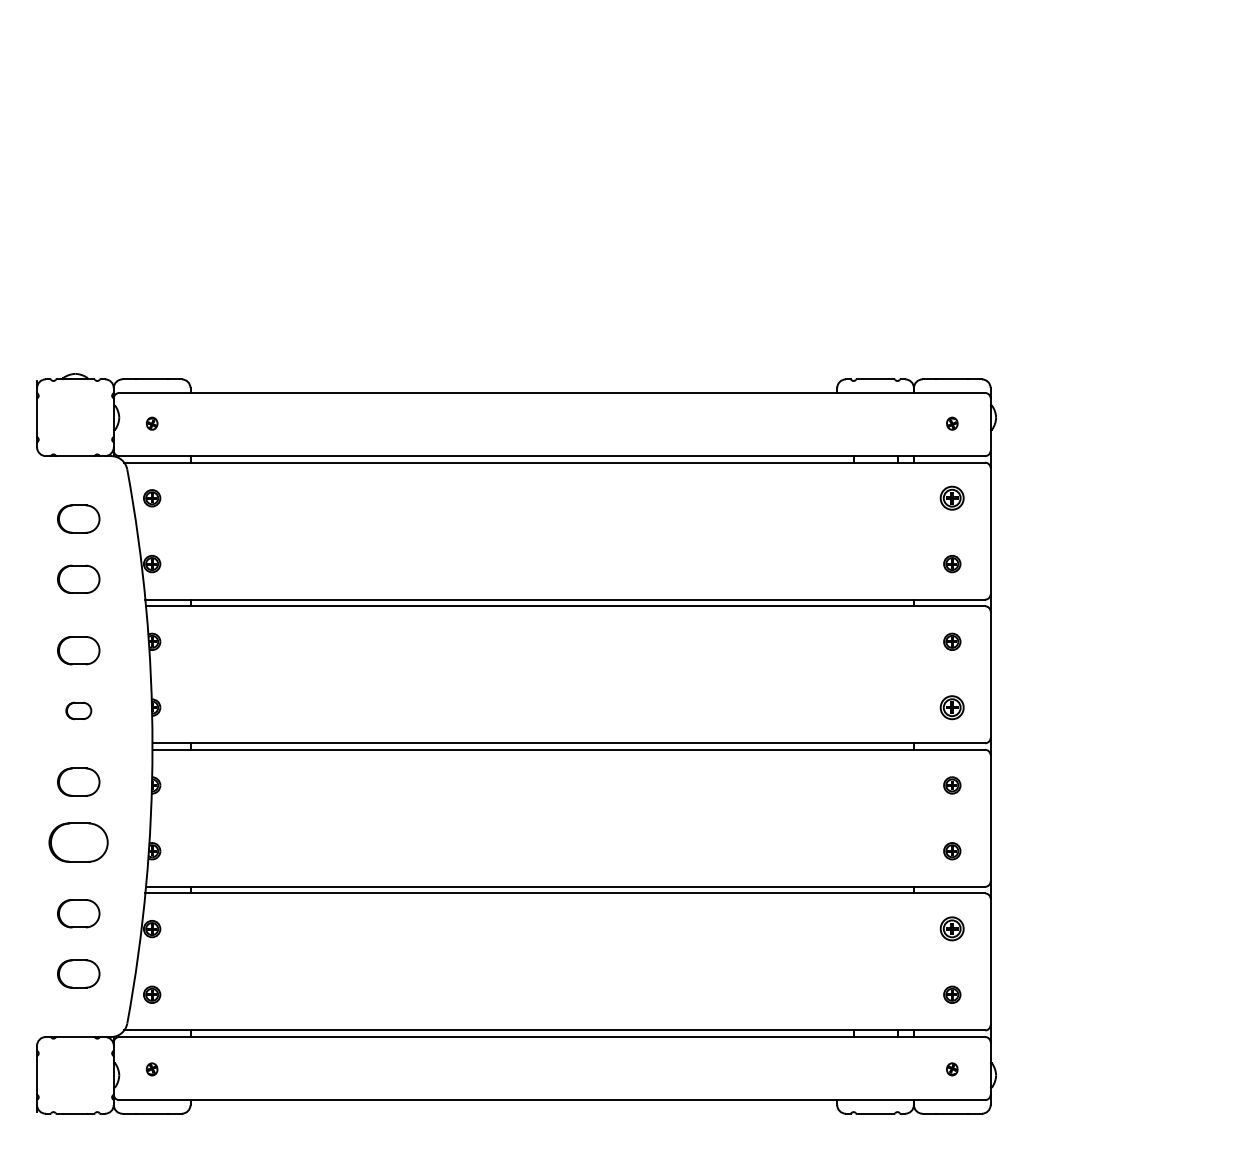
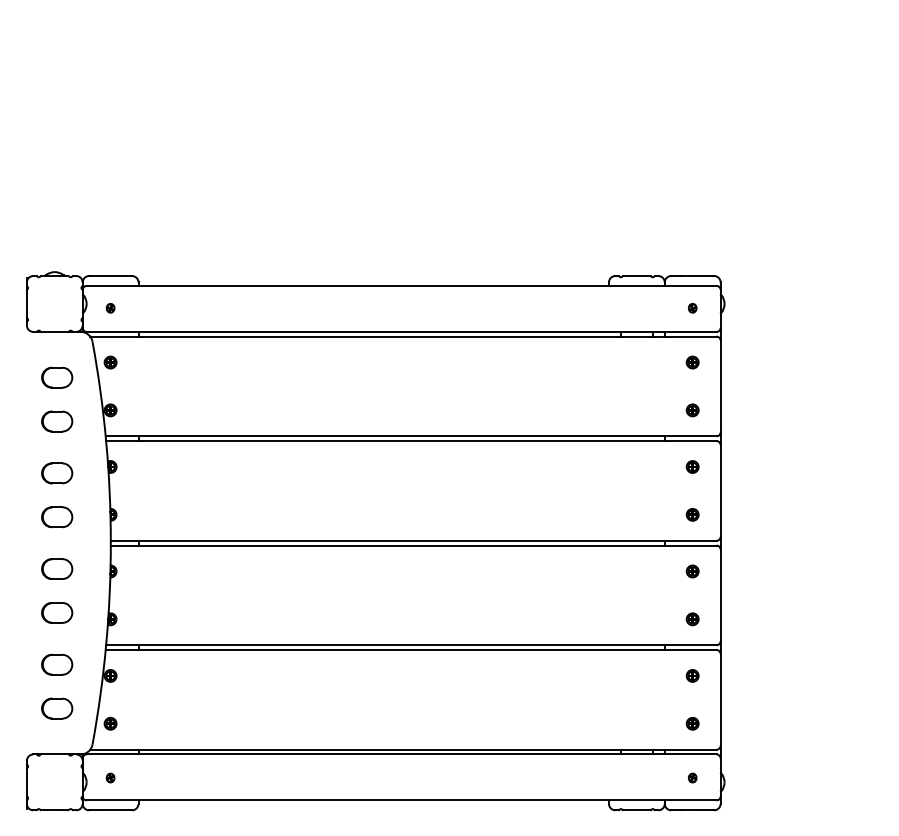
part: (952, 498) -> (692, 362), size x0.71
part: (952, 707) -> (692, 514), size x0.71
part: (78, 710) -> (57, 516), size x1.67
part: (78, 841) -> (57, 612), size x0.71
part: (952, 929) -> (692, 676), size x0.71

